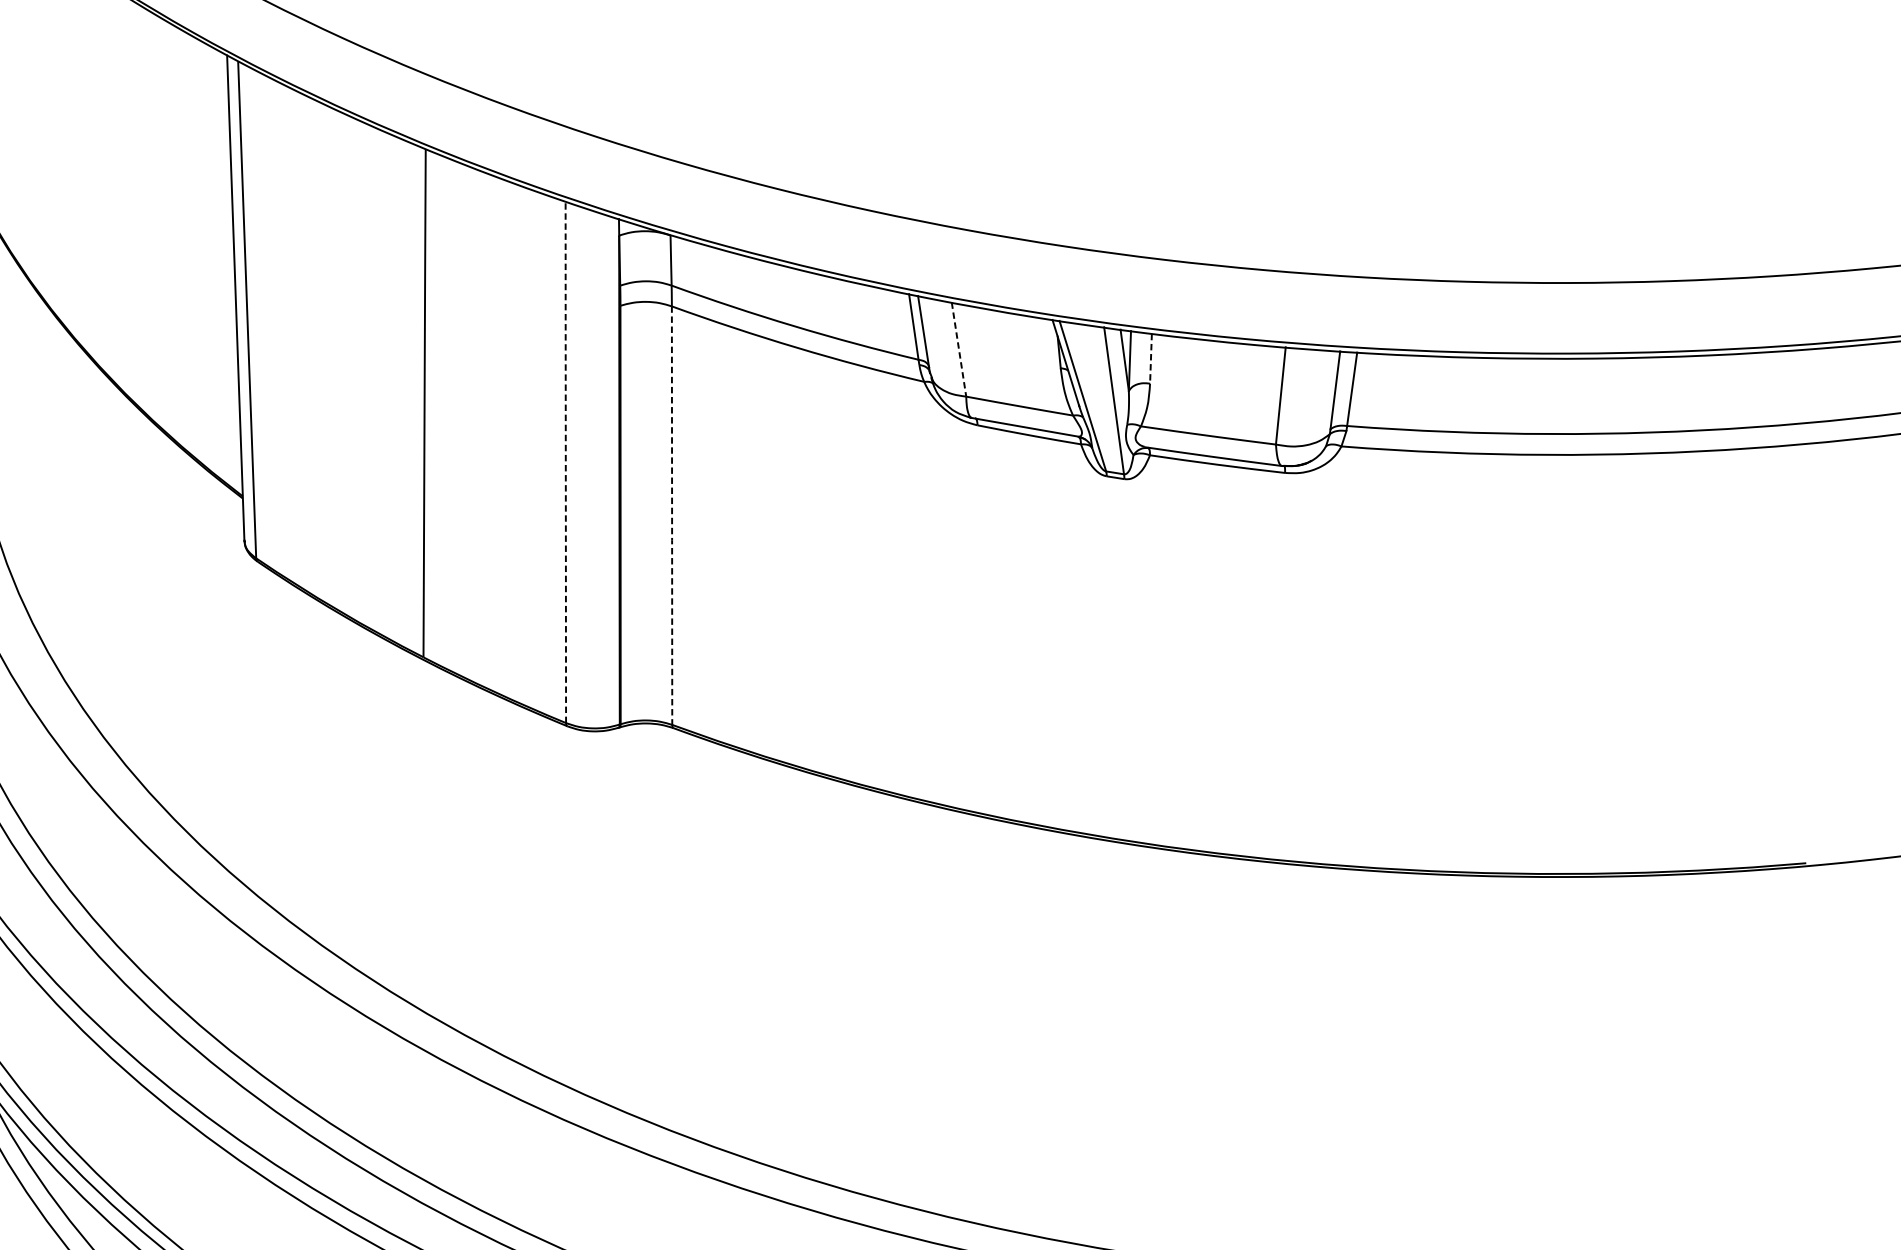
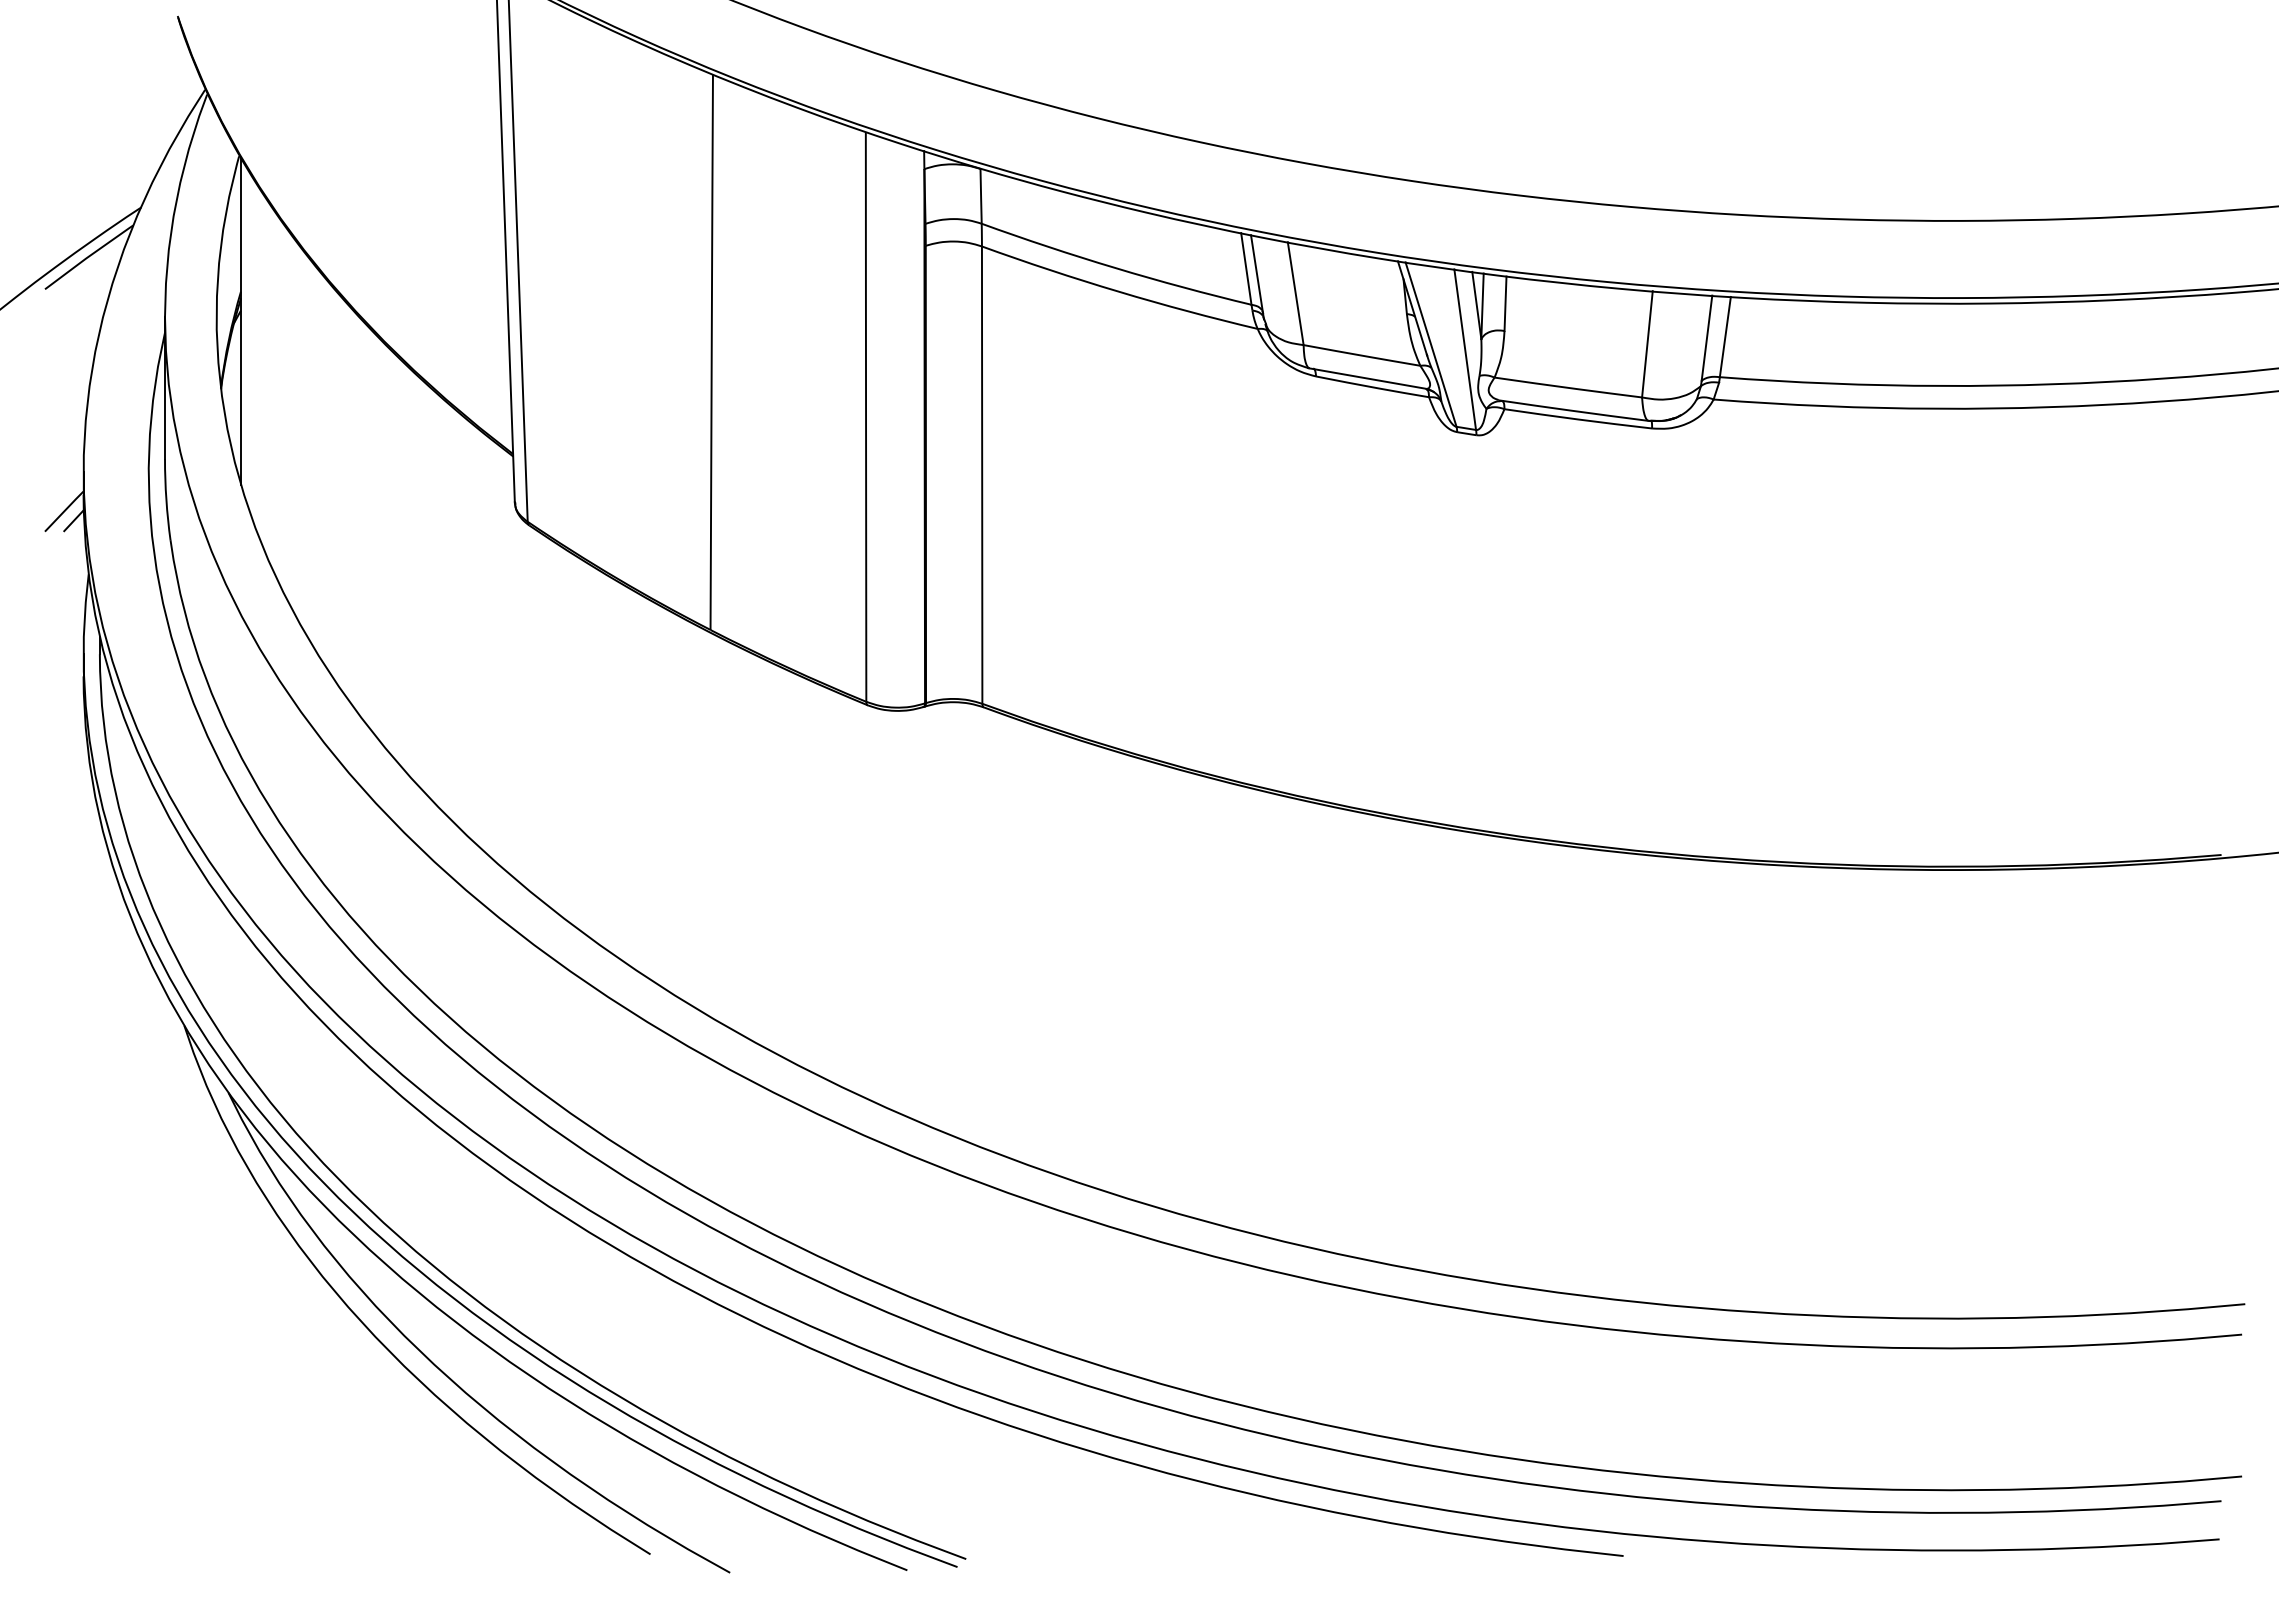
line: (958, 350) -> (1295, 294), dashed -> solid
line: (1150, 359) -> (1505, 304), dashed -> solid
line: (566, 461) -> (866, 416), dashed -> solid
line: (672, 515) -> (982, 475), dashed -> solid

